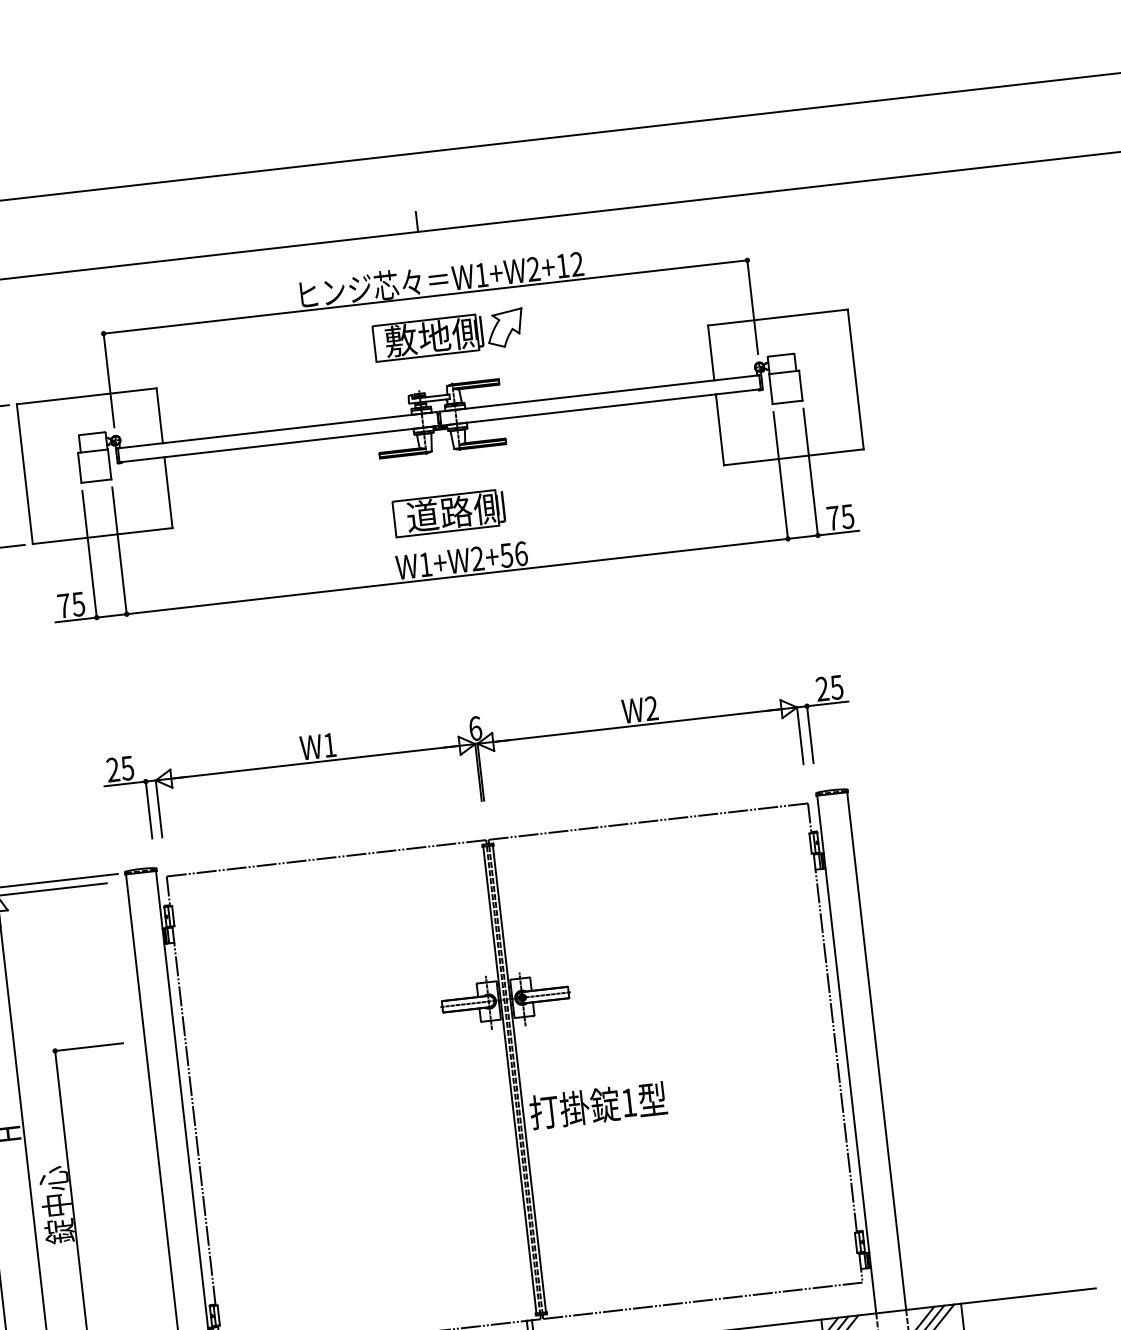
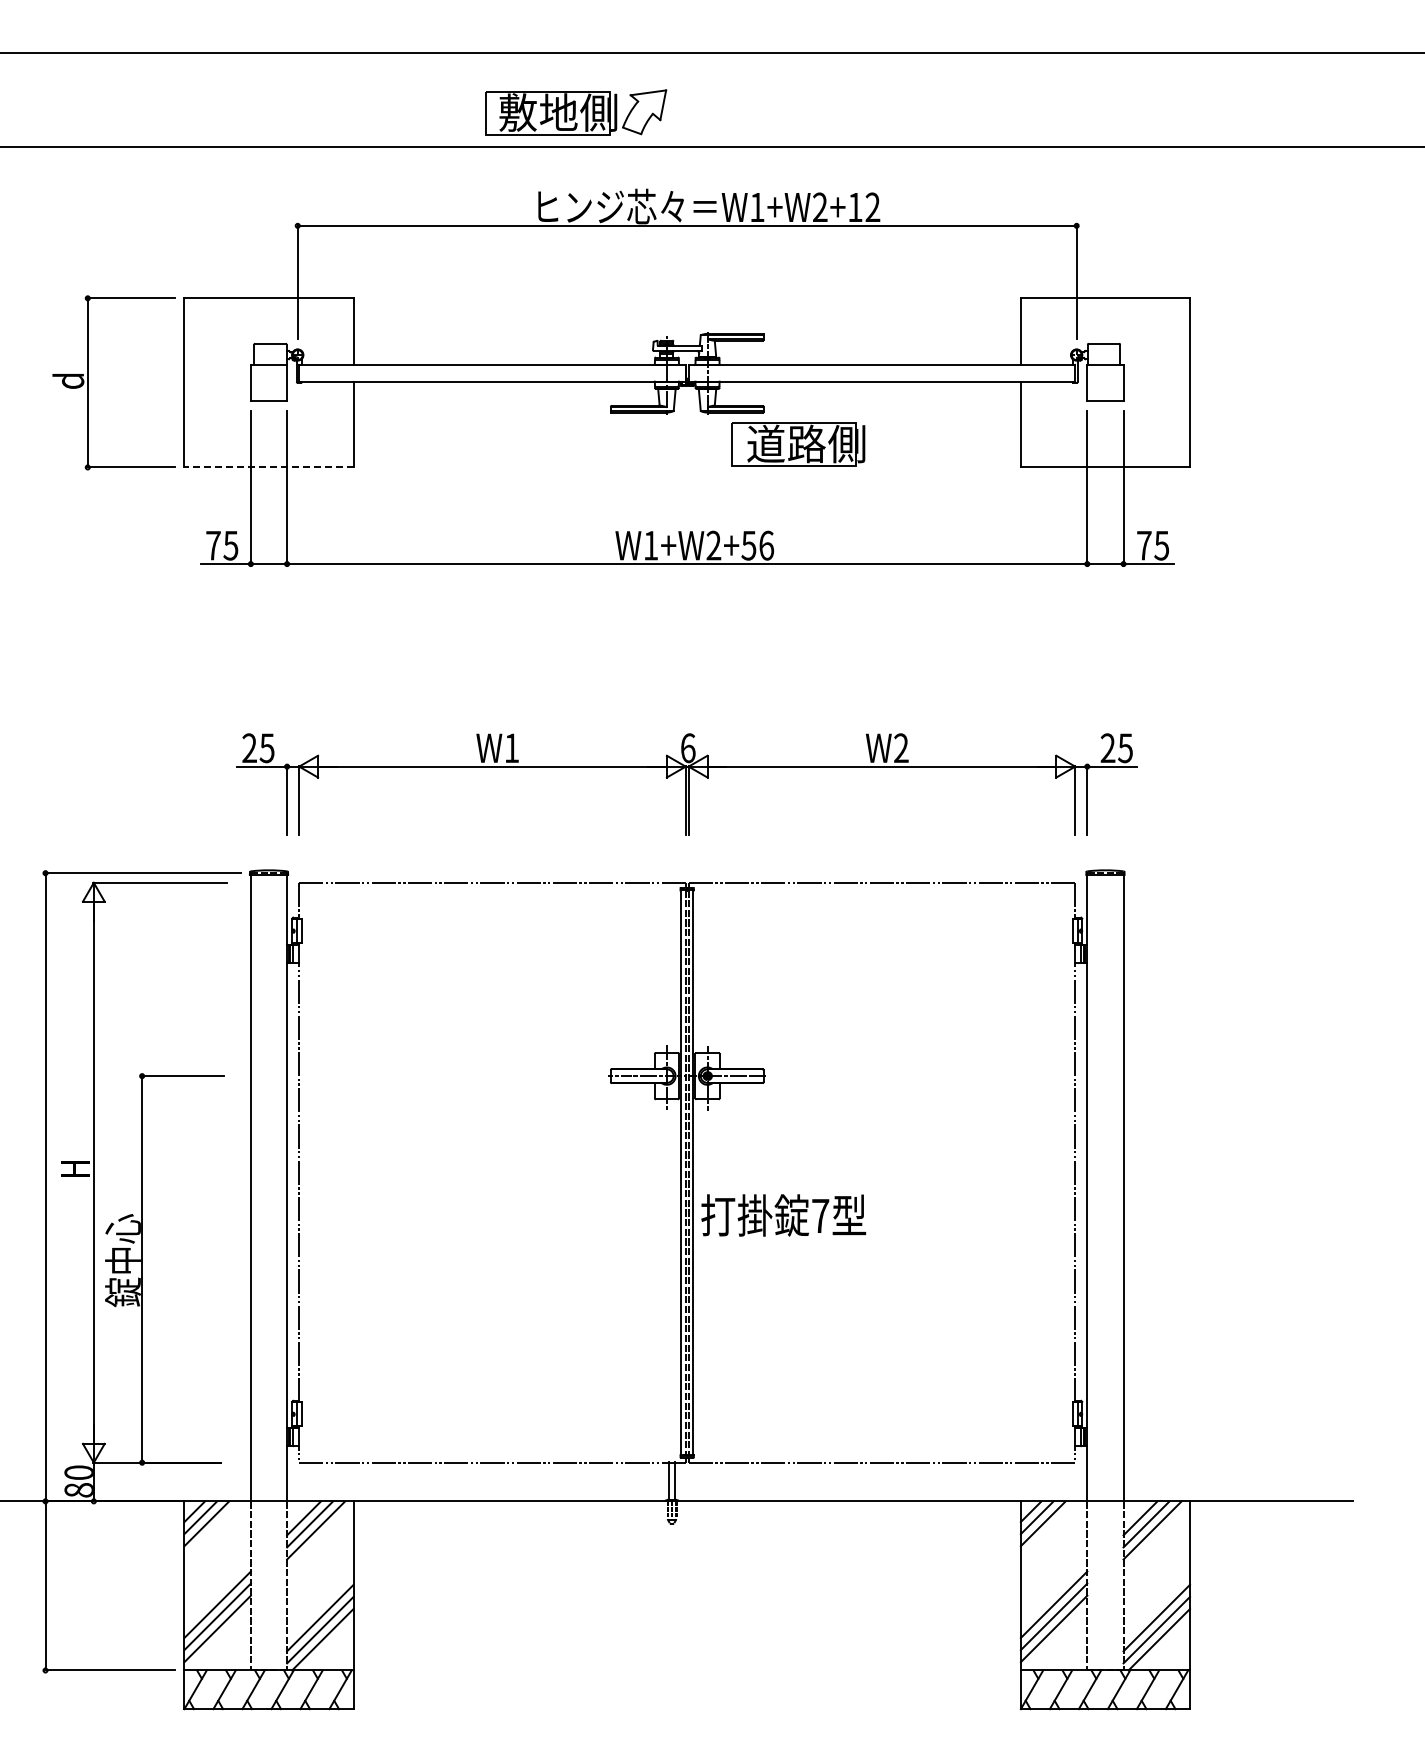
line: (417, 221) -> (687, 134), removed
part: (449, 335) -> (576, 112), moved
part: (449, 513) -> (798, 444), moved
line: (103, 536) -> (269, 467), solid -> dashed
text: (628, 1102) -> (820, 1215), 1 -> 7

